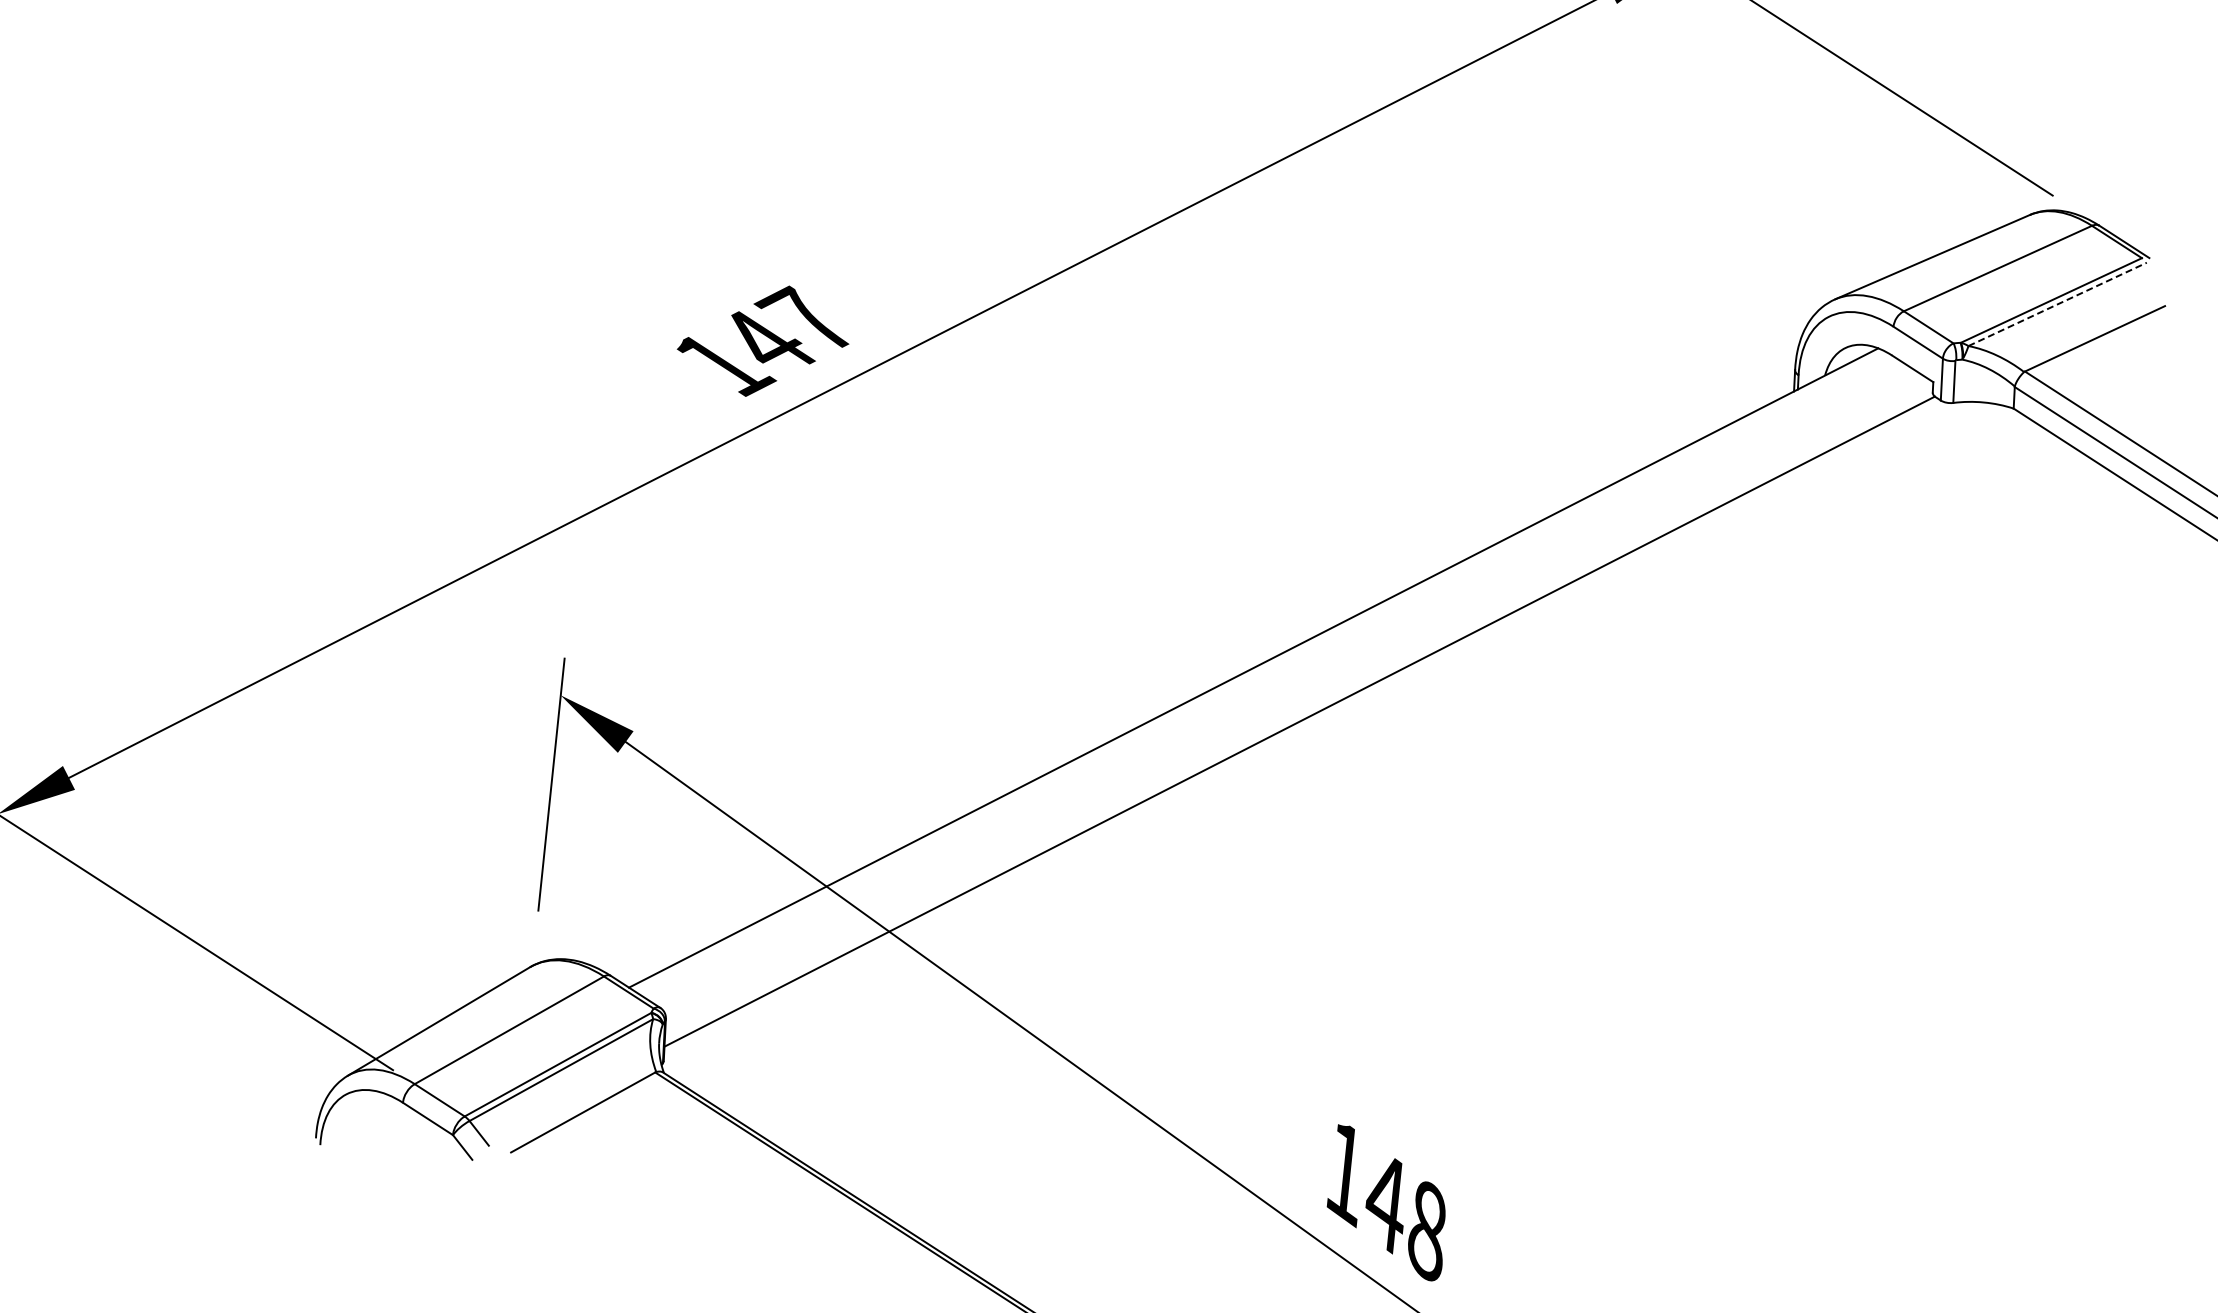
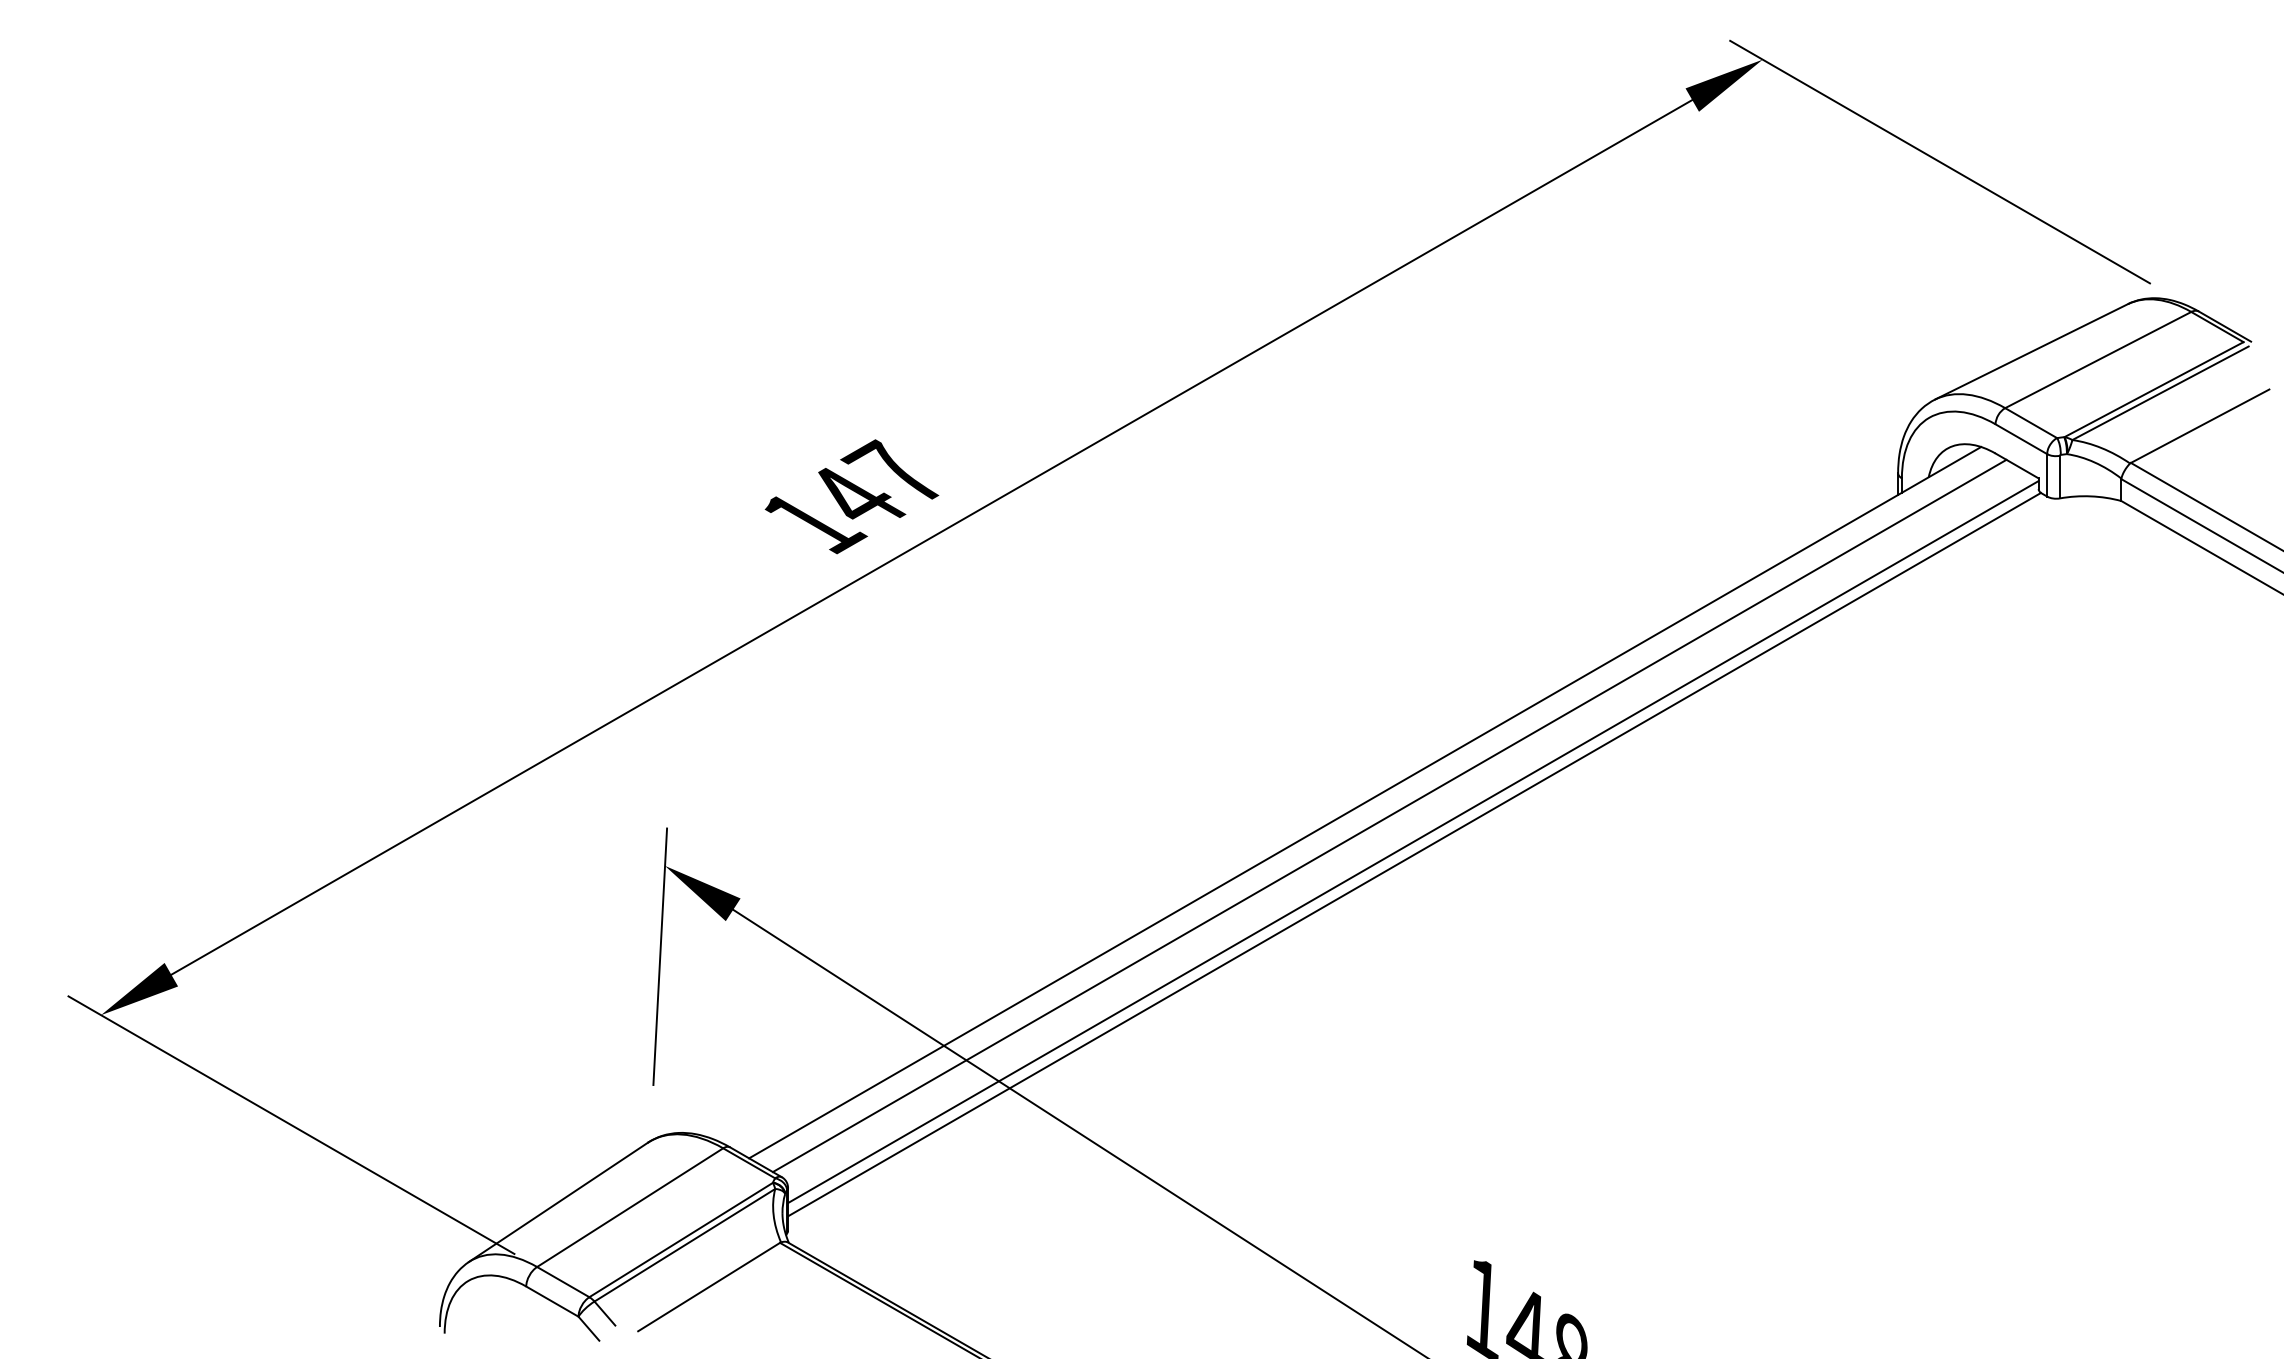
line: (2057, 304) -> (2160, 393), dashed -> solid
line: (1276, 681) -> (1389, 815), added
line: (1299, 709) -> (1413, 842), added

